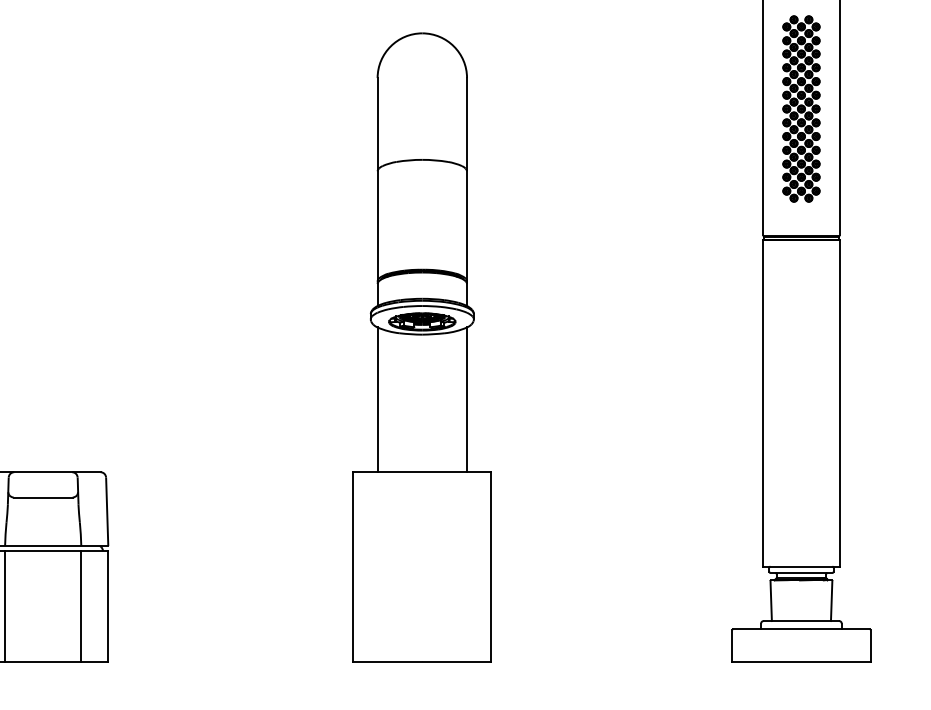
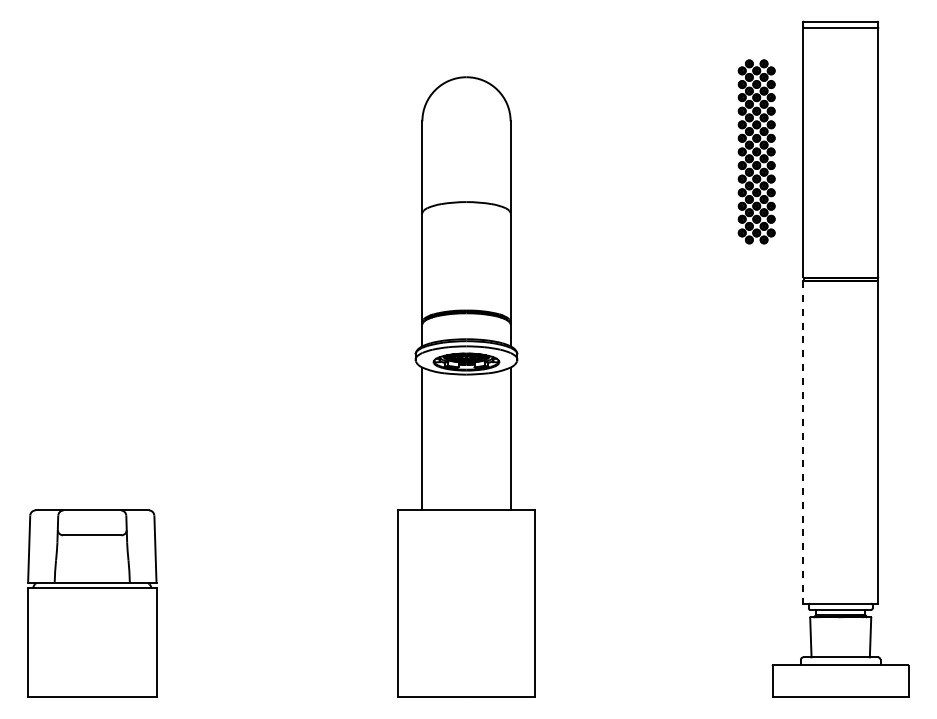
part: (801, 108) -> (756, 151), moved
line: (763, 403) -> (803, 442), solid -> dashed
line: (4, 606) -> (54, 642), removed
line: (80, 606) -> (129, 642), removed

